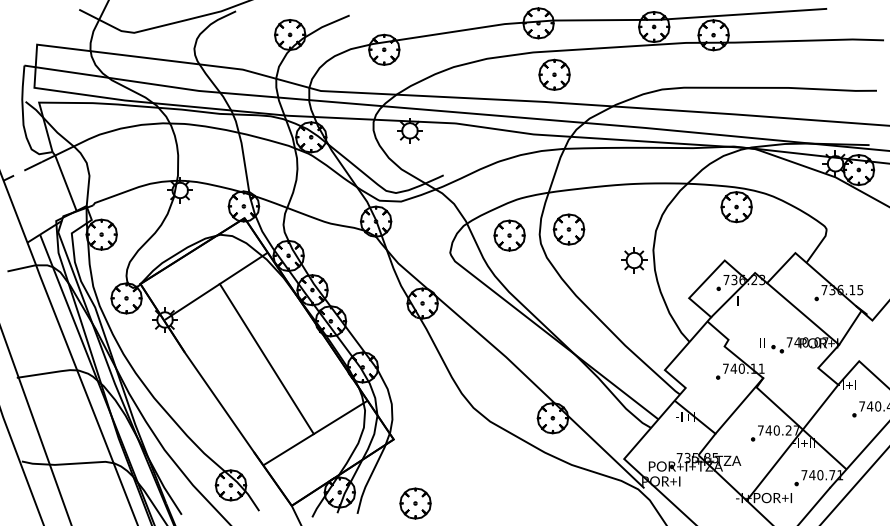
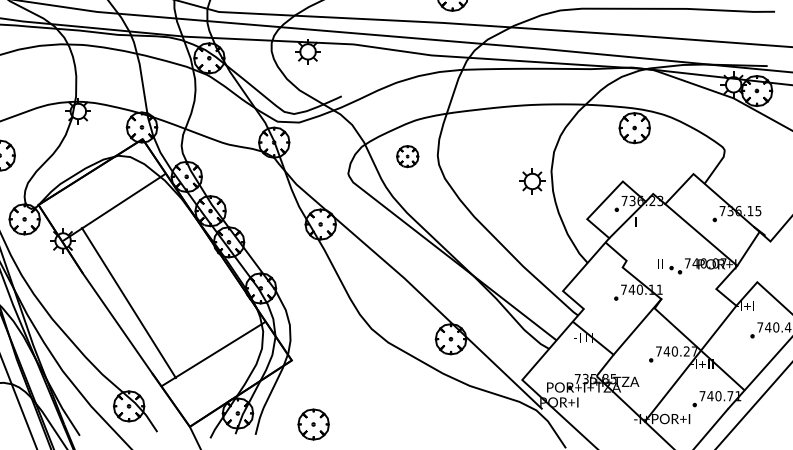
part: (568, 229) -> (466, 150), removed
part: (509, 235) -> (407, 156), size x0.7
line: (266, 359) -> (128, 303), moved

